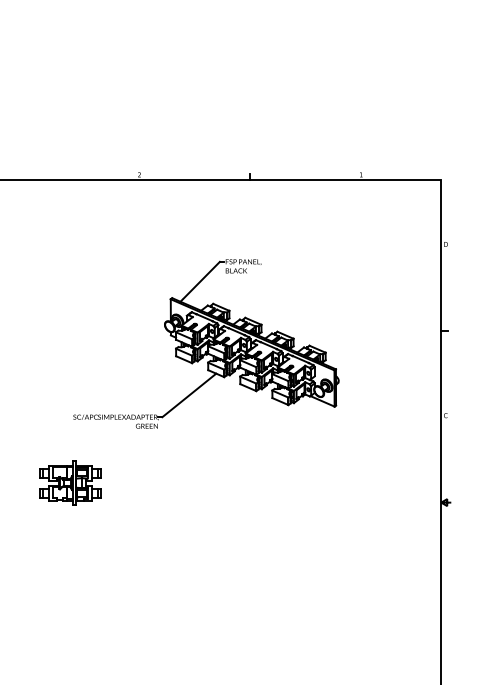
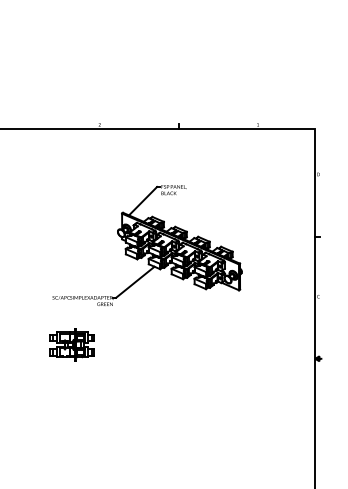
part: (69, 482) -> (71, 344), moved

